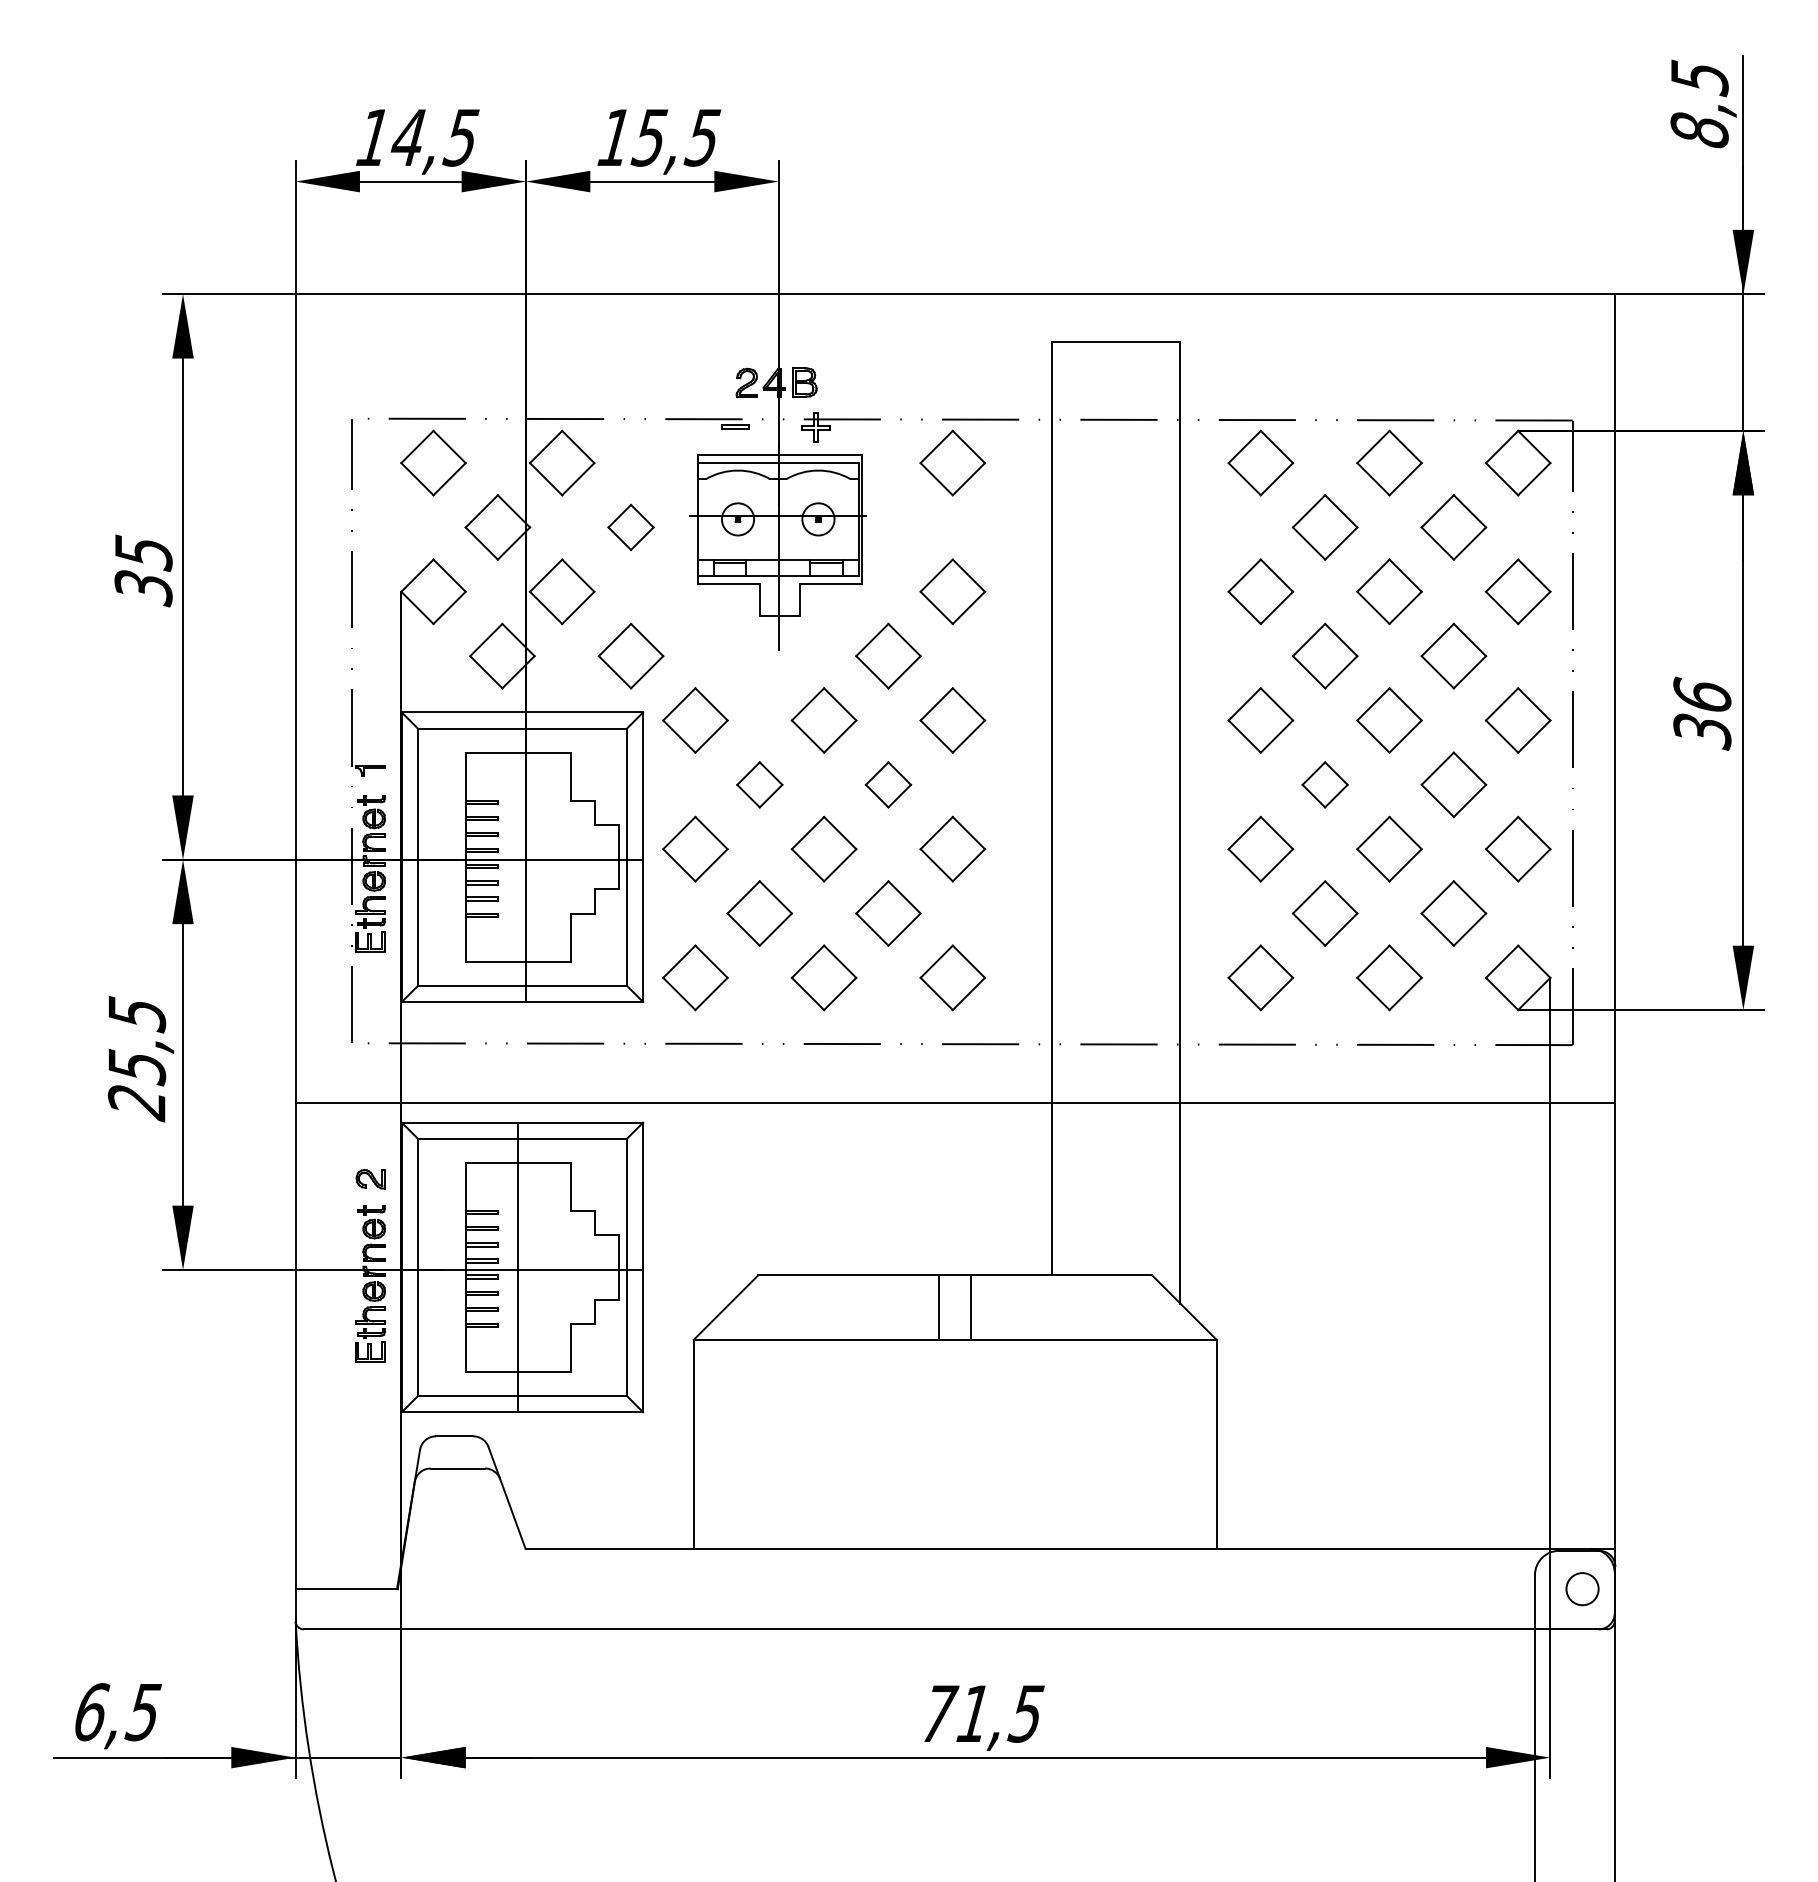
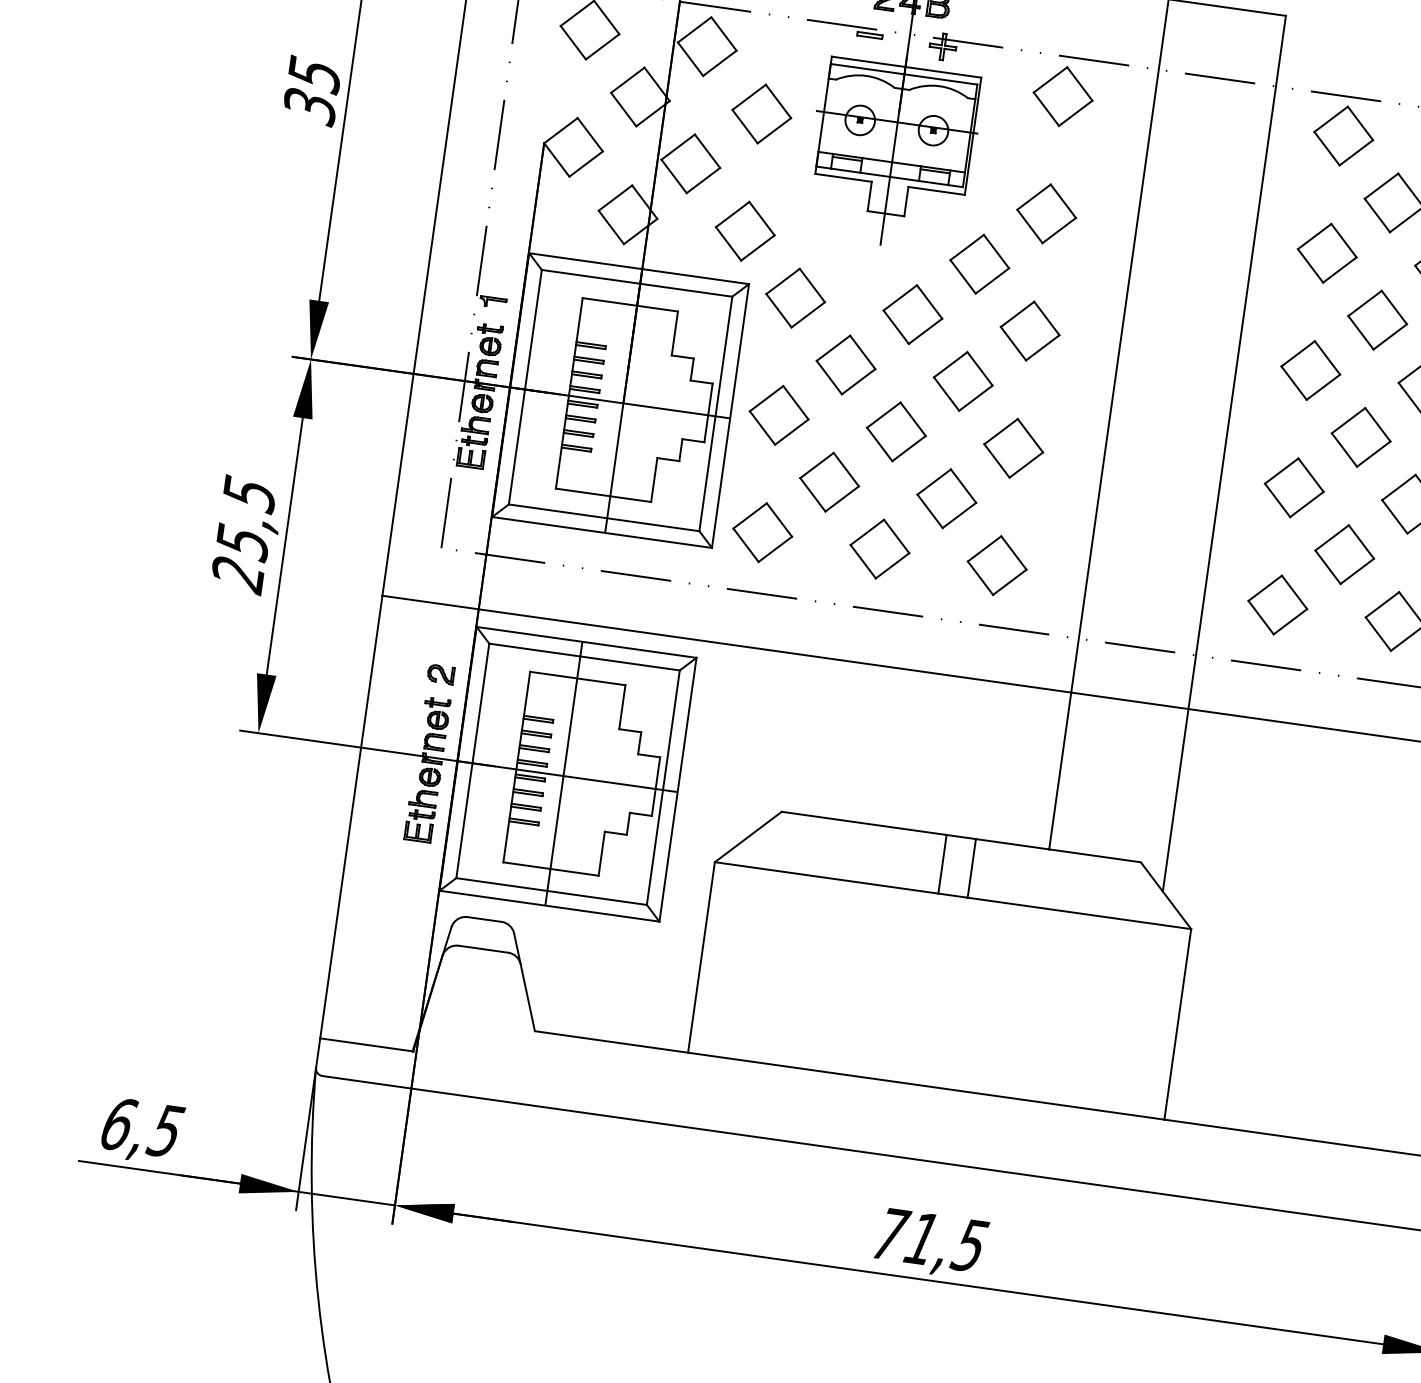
part: (630, 527) -> (761, 114), size x1.43
part: (759, 784) -> (845, 364), size x1.43
part: (888, 784) -> (963, 381), size x1.43
part: (1324, 784) -> (1360, 437), size x1.43

